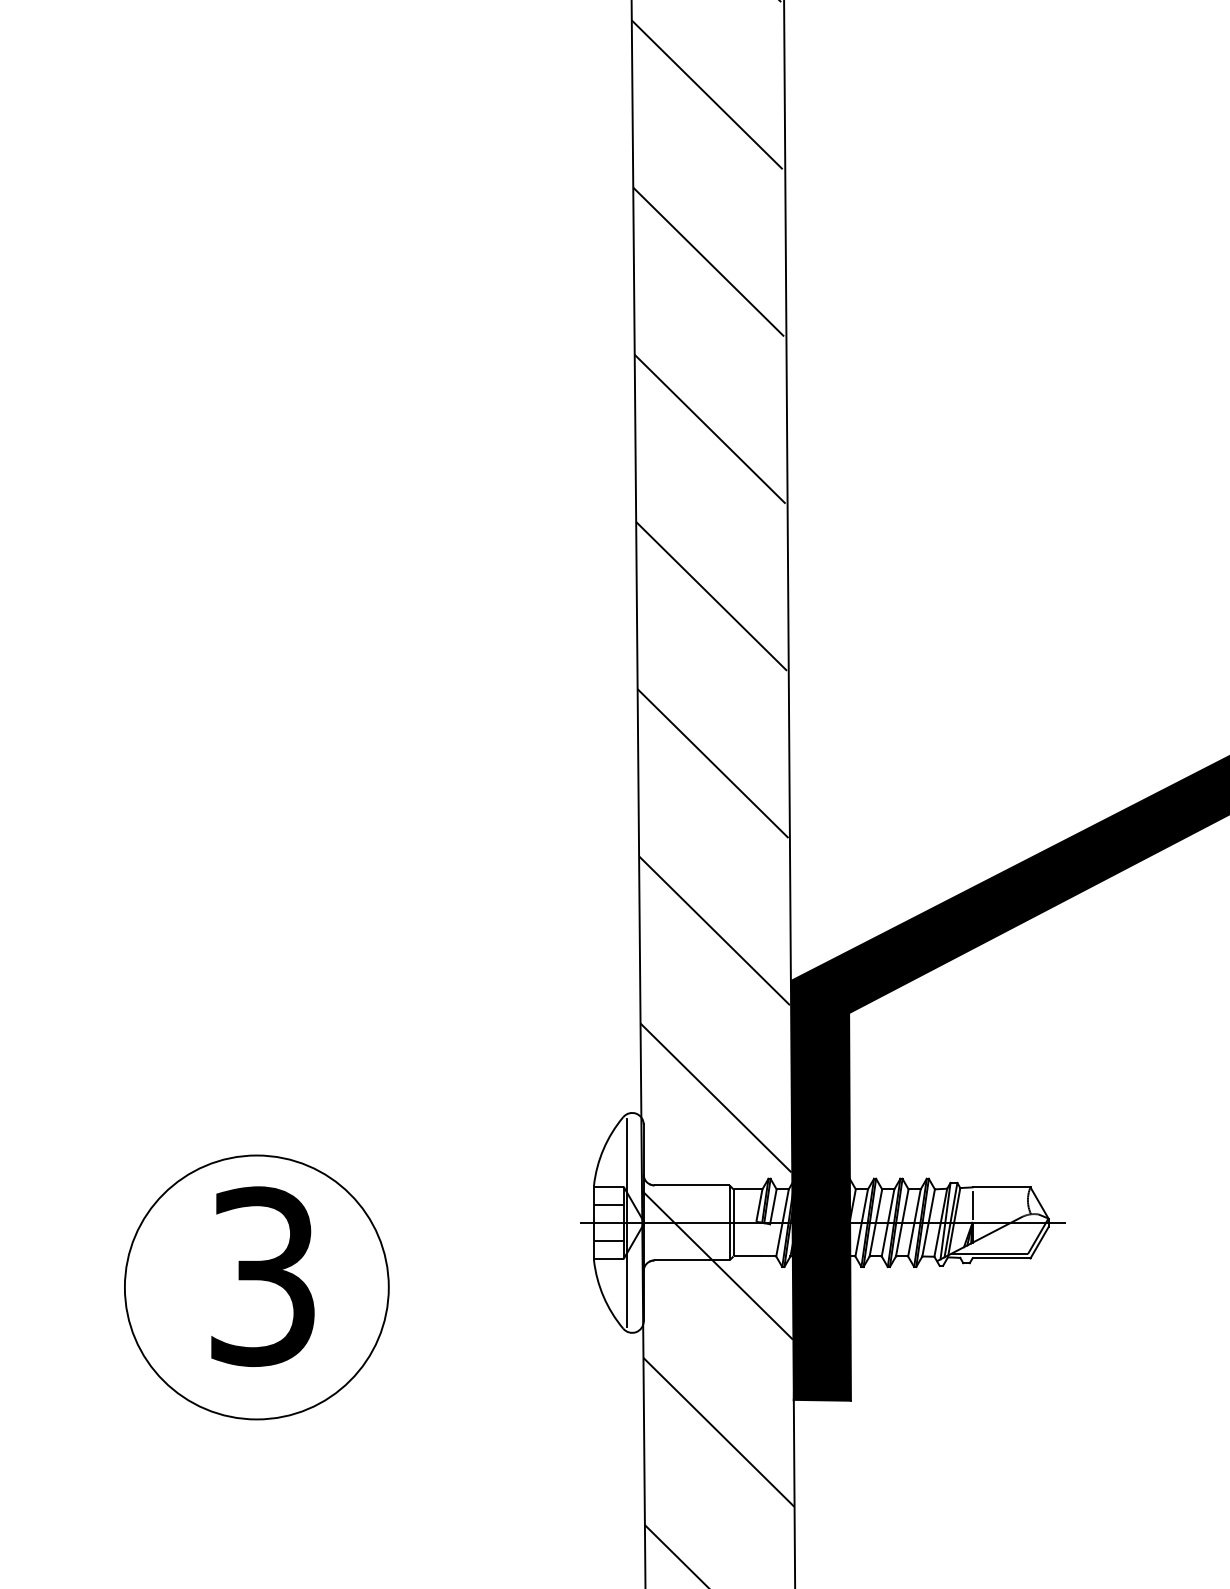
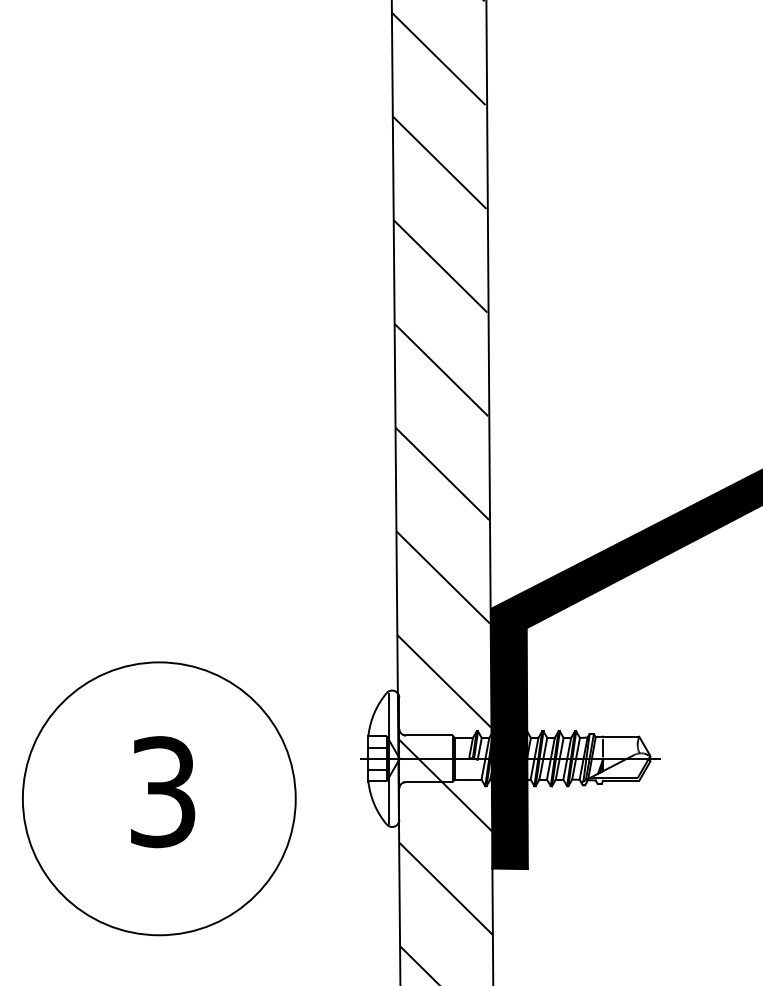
circle: (255, 1286) -> (158, 798), size x1.67

